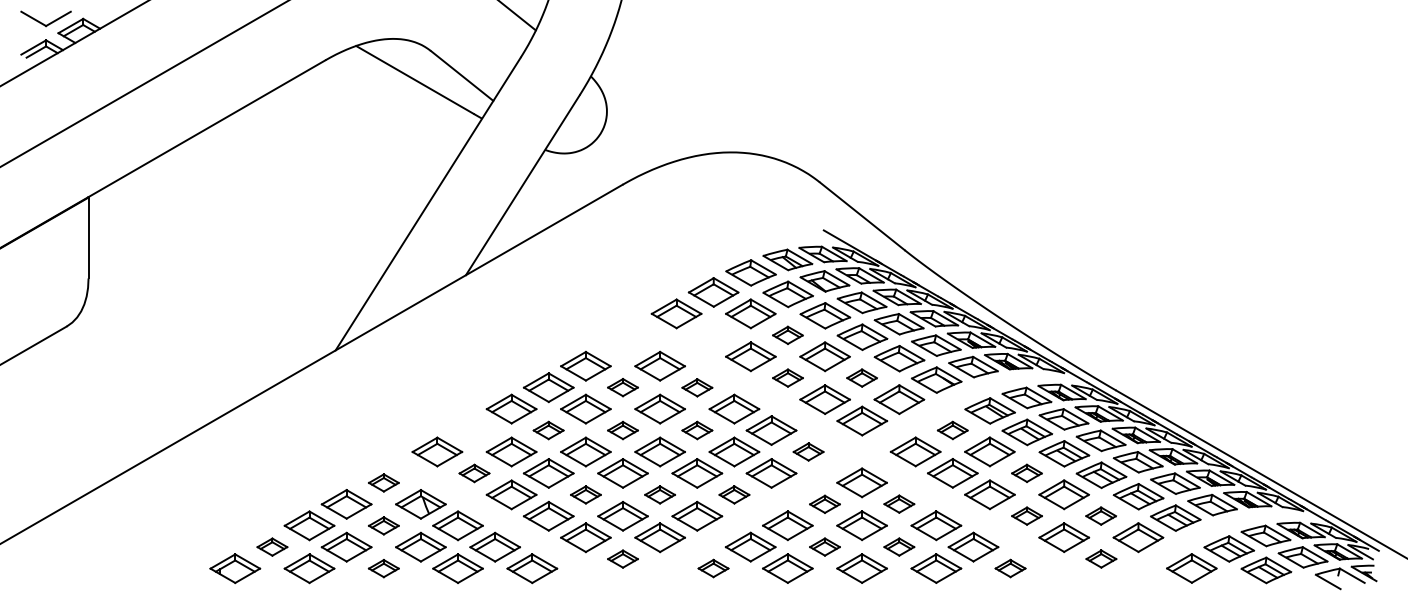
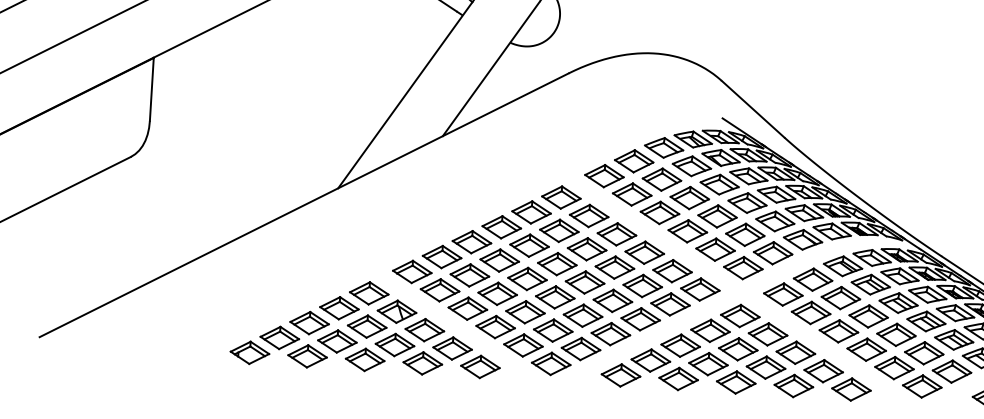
part: (713, 335) -> (632, 194), added
part: (787, 335) -> (689, 198), size x1.67
part: (622, 344) -> (561, 197), added
part: (787, 377) -> (687, 230), size x1.67
part: (861, 377) -> (744, 234), size x1.67
part: (622, 387) -> (558, 230), size x1.67
part: (697, 387) -> (617, 234), size x1.67
part: (474, 430) -> (442, 257), added
part: (548, 430) -> (499, 260), size x1.67
part: (622, 430) -> (556, 264), size x1.67
part: (697, 430) -> (615, 267), size x1.67
part: (952, 430) -> (812, 279), size x1.67
part: (808, 451) -> (700, 289), size x1.67
part: (474, 473) -> (440, 290), size x1.67
part: (1026, 473) -> (868, 316), size x1.67
part: (383, 482) -> (369, 293), size x1.67
part: (585, 494) -> (525, 311), size x1.67
part: (659, 494) -> (582, 315), size x1.67
part: (734, 494) -> (640, 319), size x1.67
part: (899, 503) -> (768, 333), size x1.67
part: (824, 504) -> (710, 331), size x1.67
part: (1026, 515) -> (866, 349), size x1.67
part: (1100, 515) -> (923, 352), size x1.67
part: (383, 525) -> (367, 326), size x1.67
part: (272, 546) -> (279, 337), size x1.67
part: (824, 546) -> (708, 363), size x1.67
part: (899, 546) -> (766, 367), size x1.67
part: (622, 558) -> (550, 363), size x1.67
part: (1101, 558) -> (922, 386), size x1.67
part: (383, 568) -> (364, 359), size x1.67
part: (713, 568) -> (620, 375), size x1.67
part: (1010, 568) -> (851, 389), size x1.67

